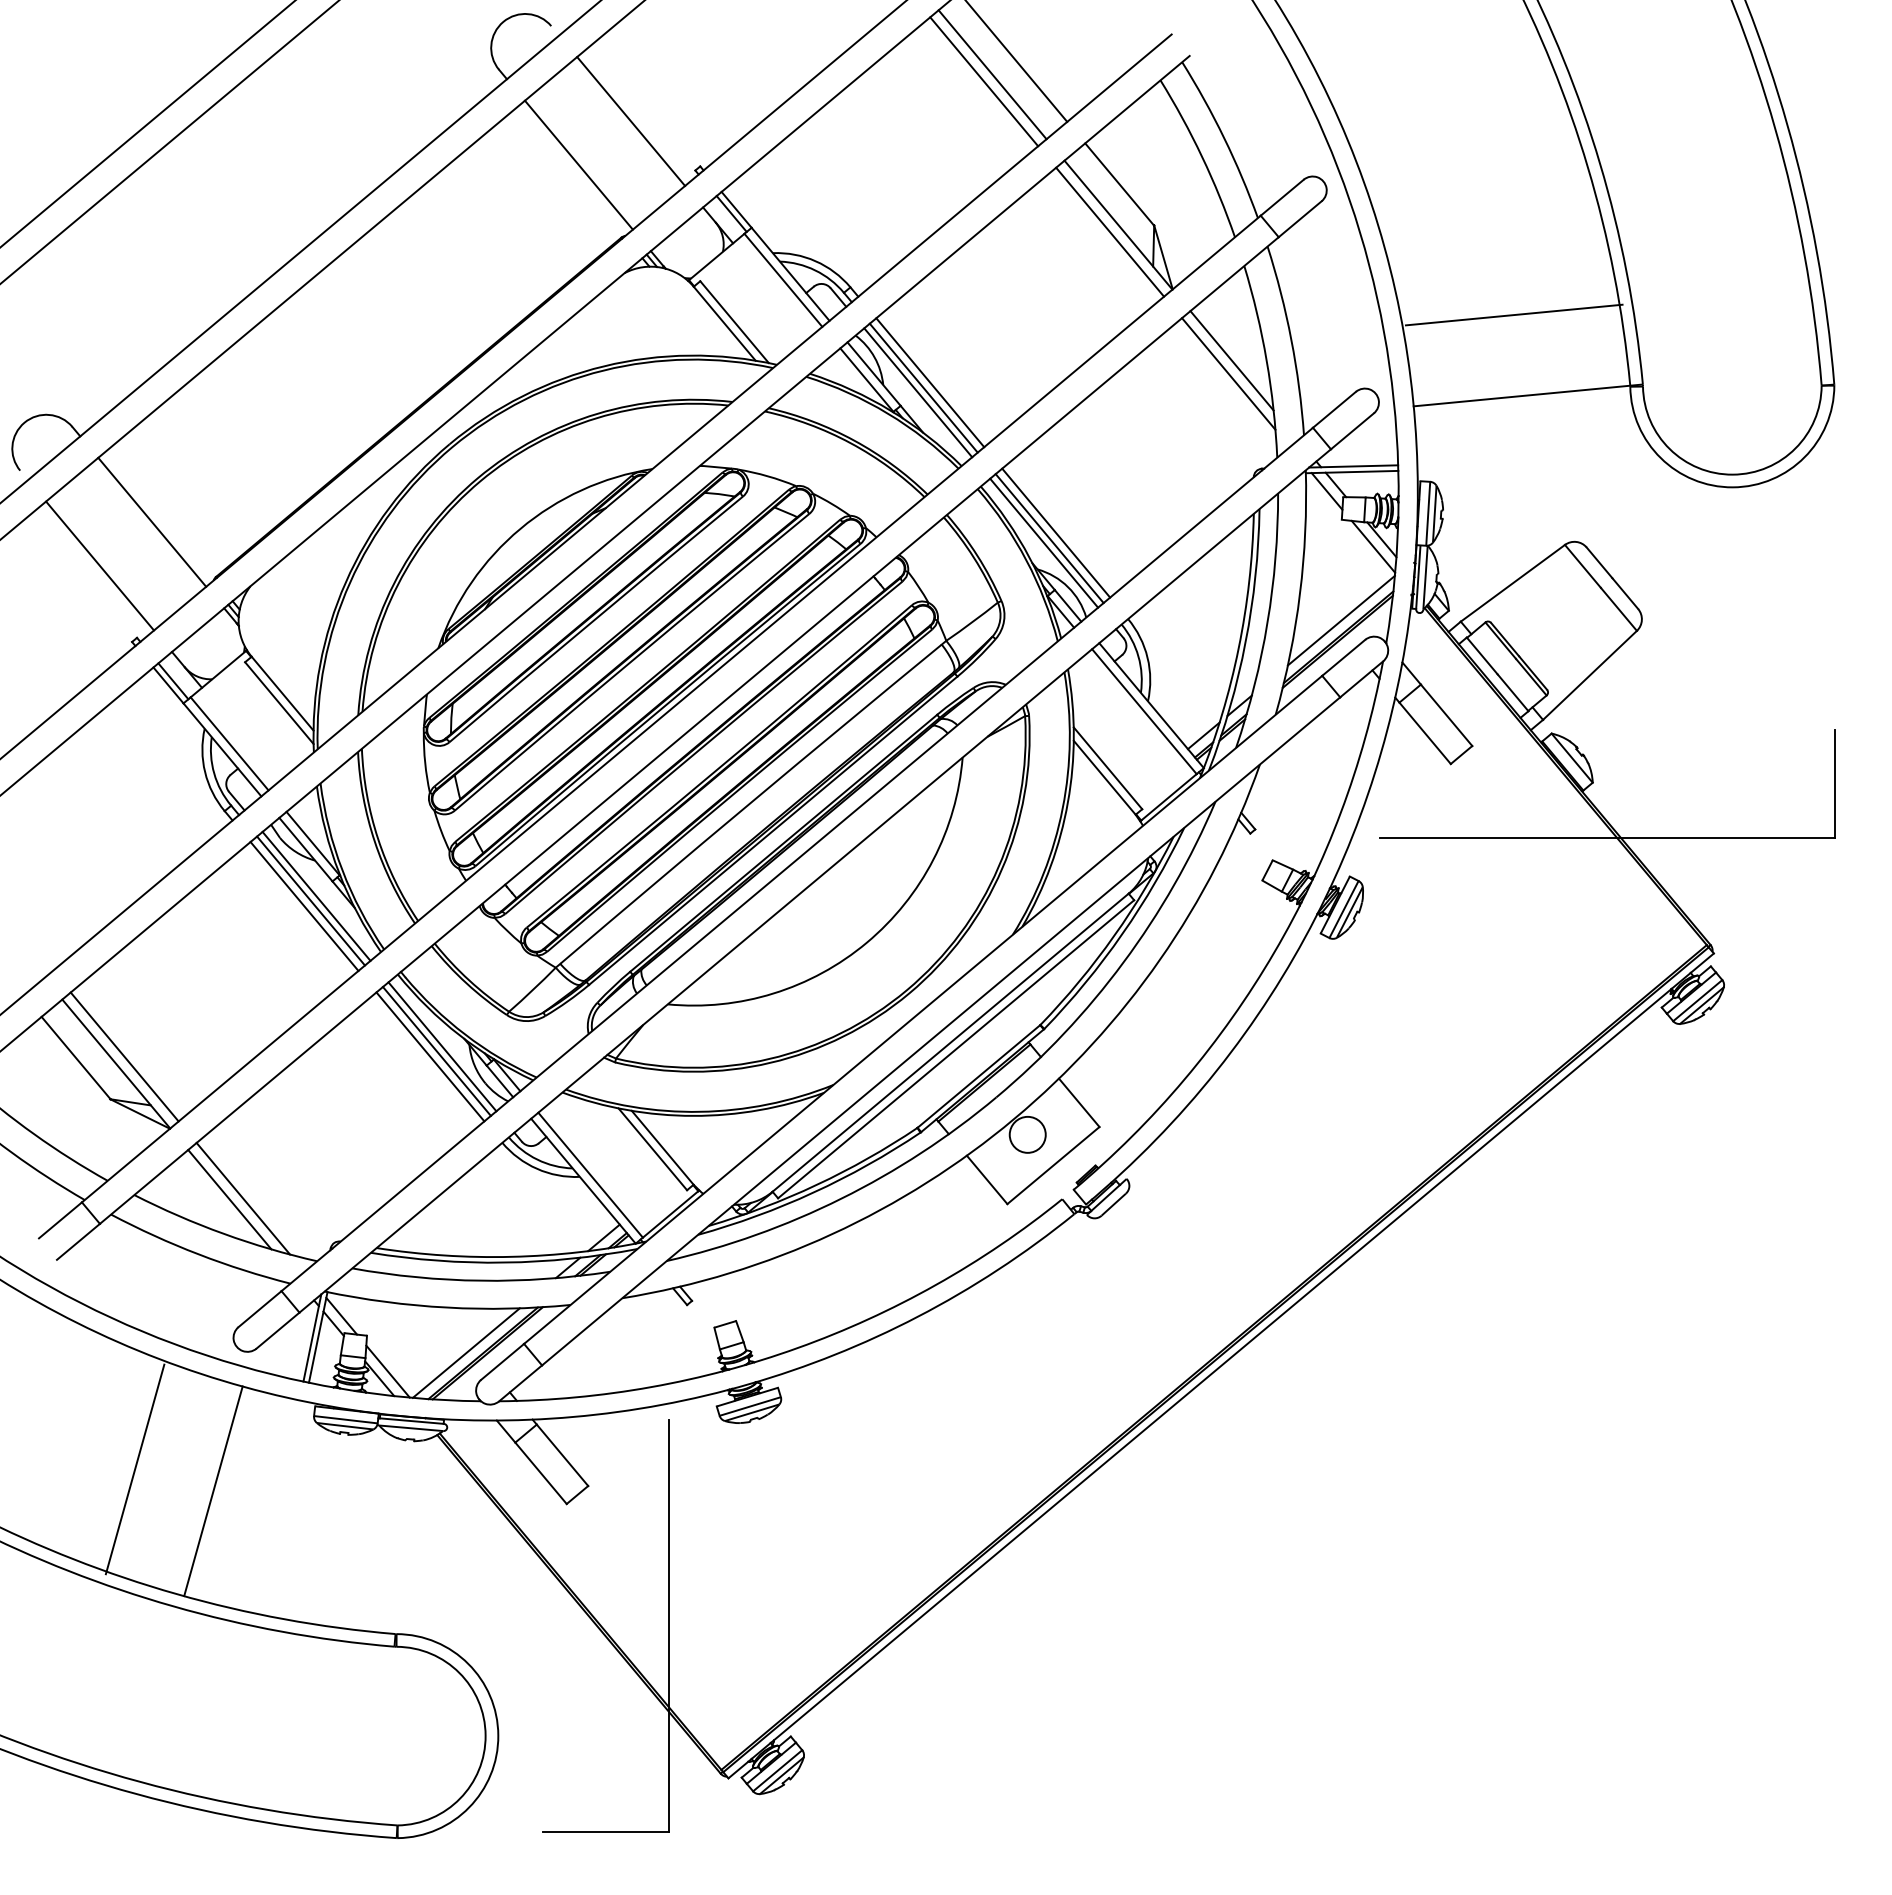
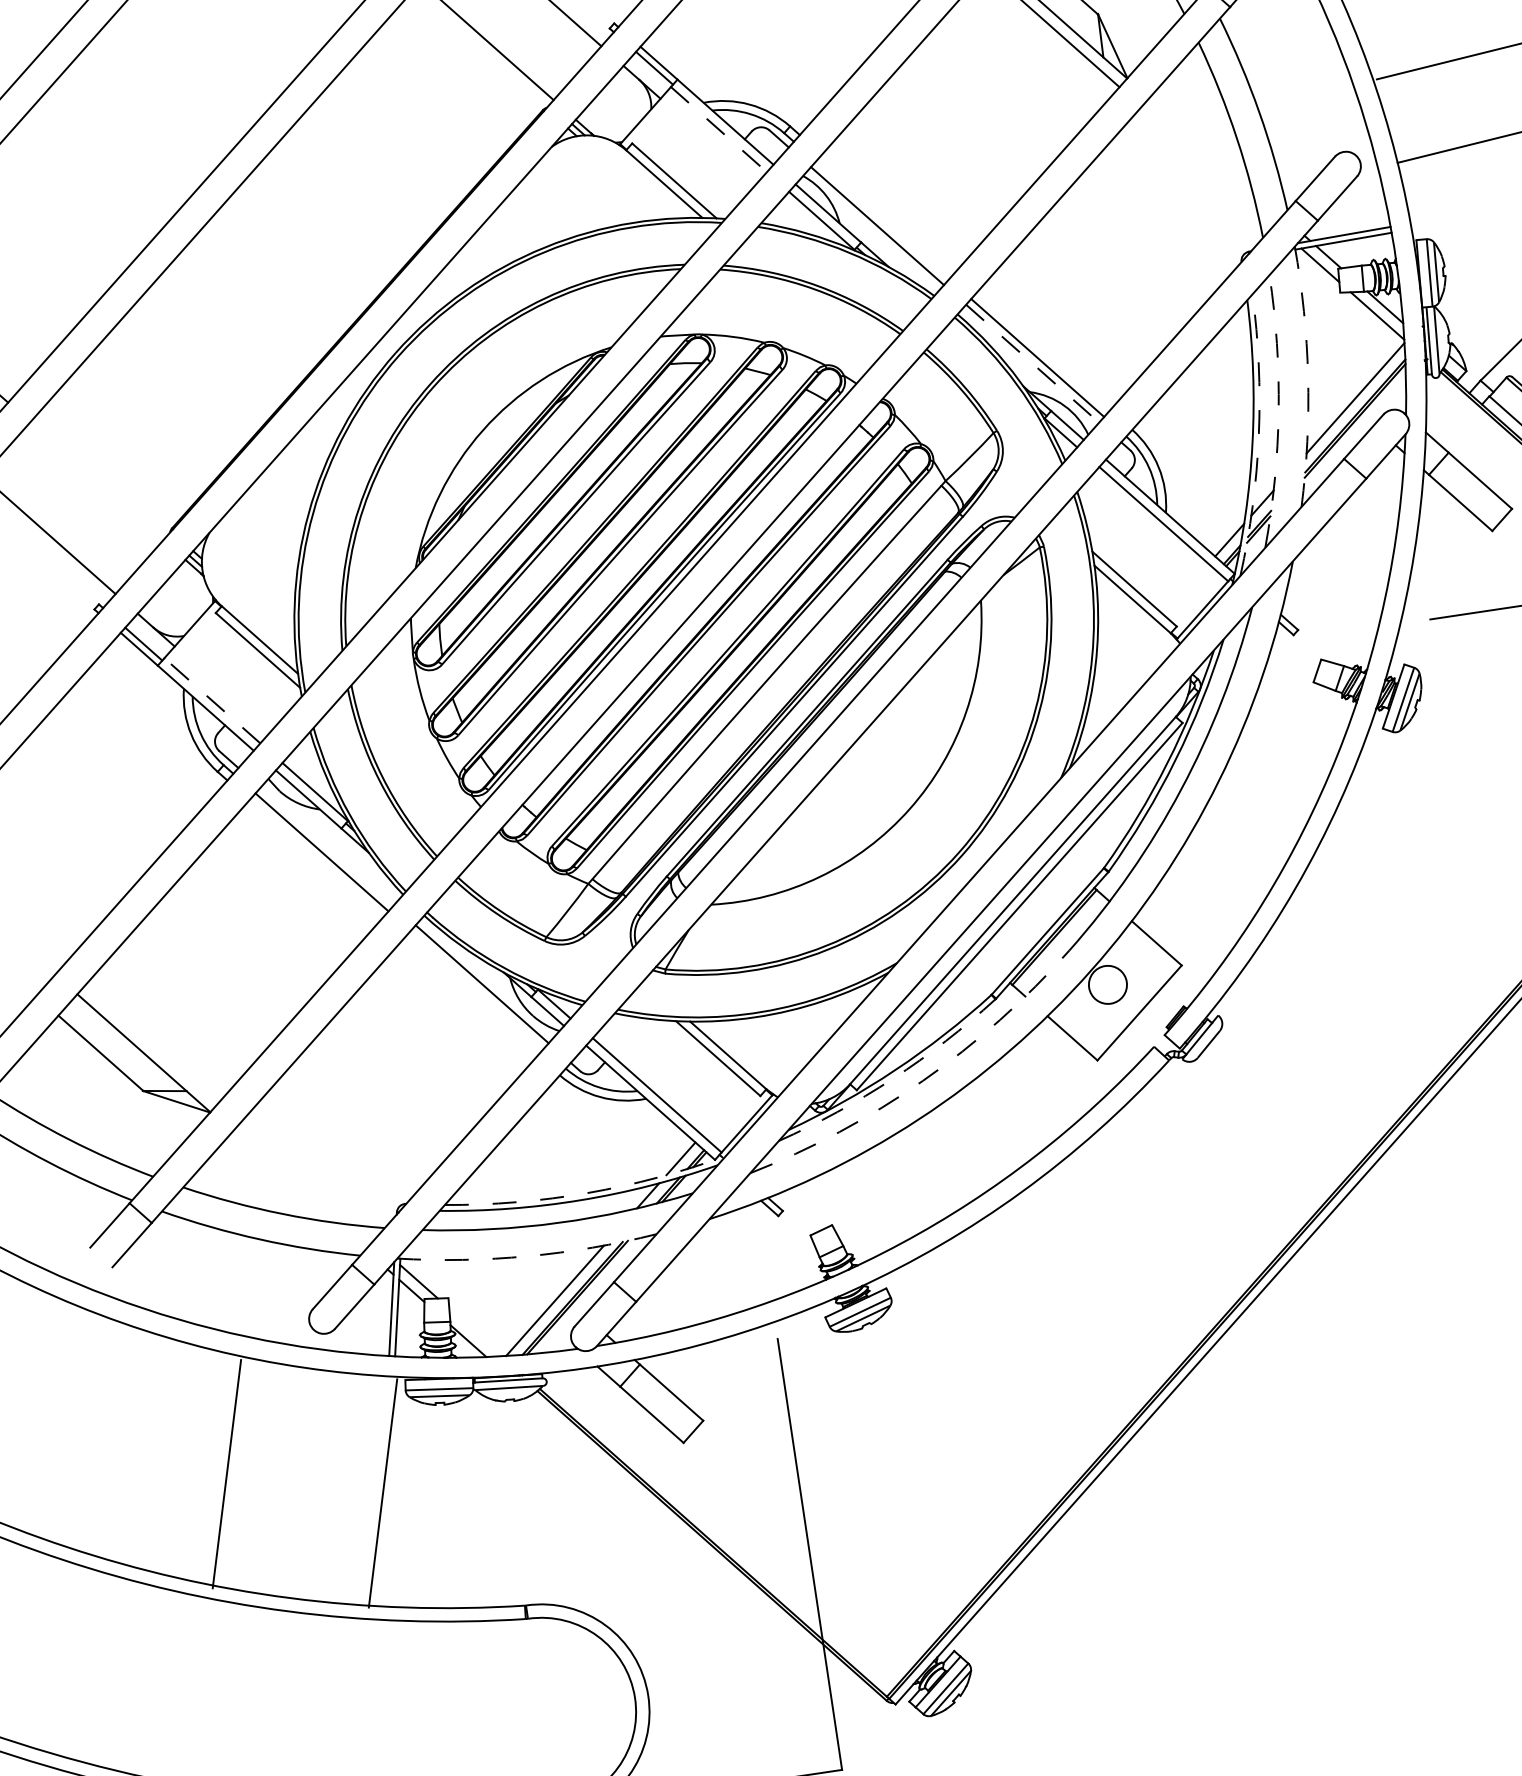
line: (783, 280) -> (719, 129), solid -> dashed
line: (1231, 360) -> (1199, 143), removed
line: (1228, 373) -> (1198, 157), removed
line: (930, 382) -> (888, 213), removed
line: (923, 387) -> (882, 219), removed
line: (152, 521) -> (96, 480), removed
line: (1056, 532) -> (1043, 350), removed
line: (1044, 543) -> (1033, 363), solid -> dashed
arc: (1300, 593) -> (1308, 376), solid -> dashed
arc: (1267, 622) -> (1278, 411), solid -> dashed
arc: (1245, 642) -> (1258, 436), solid -> dashed
line: (229, 743) -> (212, 700), solid -> dashed
line: (316, 895) -> (326, 845), removed
line: (304, 906) -> (316, 859), removed
line: (436, 1050) -> (476, 989), removed
line: (124, 1056) -> (151, 1044), removed
line: (430, 1056) -> (471, 996), removed
arc: (813, 1192) -> (892, 1078), solid -> dashed
line: (243, 1198) -> (297, 1173), removed
arc: (841, 1198) -> (923, 1080), solid -> dashed
line: (229, 1199) -> (283, 1177), removed
arc: (511, 1256) -> (587, 1192), solid -> dashed
arc: (447, 1307) -> (528, 1256), solid -> dashed
line: (387, 1371) -> (475, 1332), removed
line: (213, 1491) -> (383, 1493), moved

